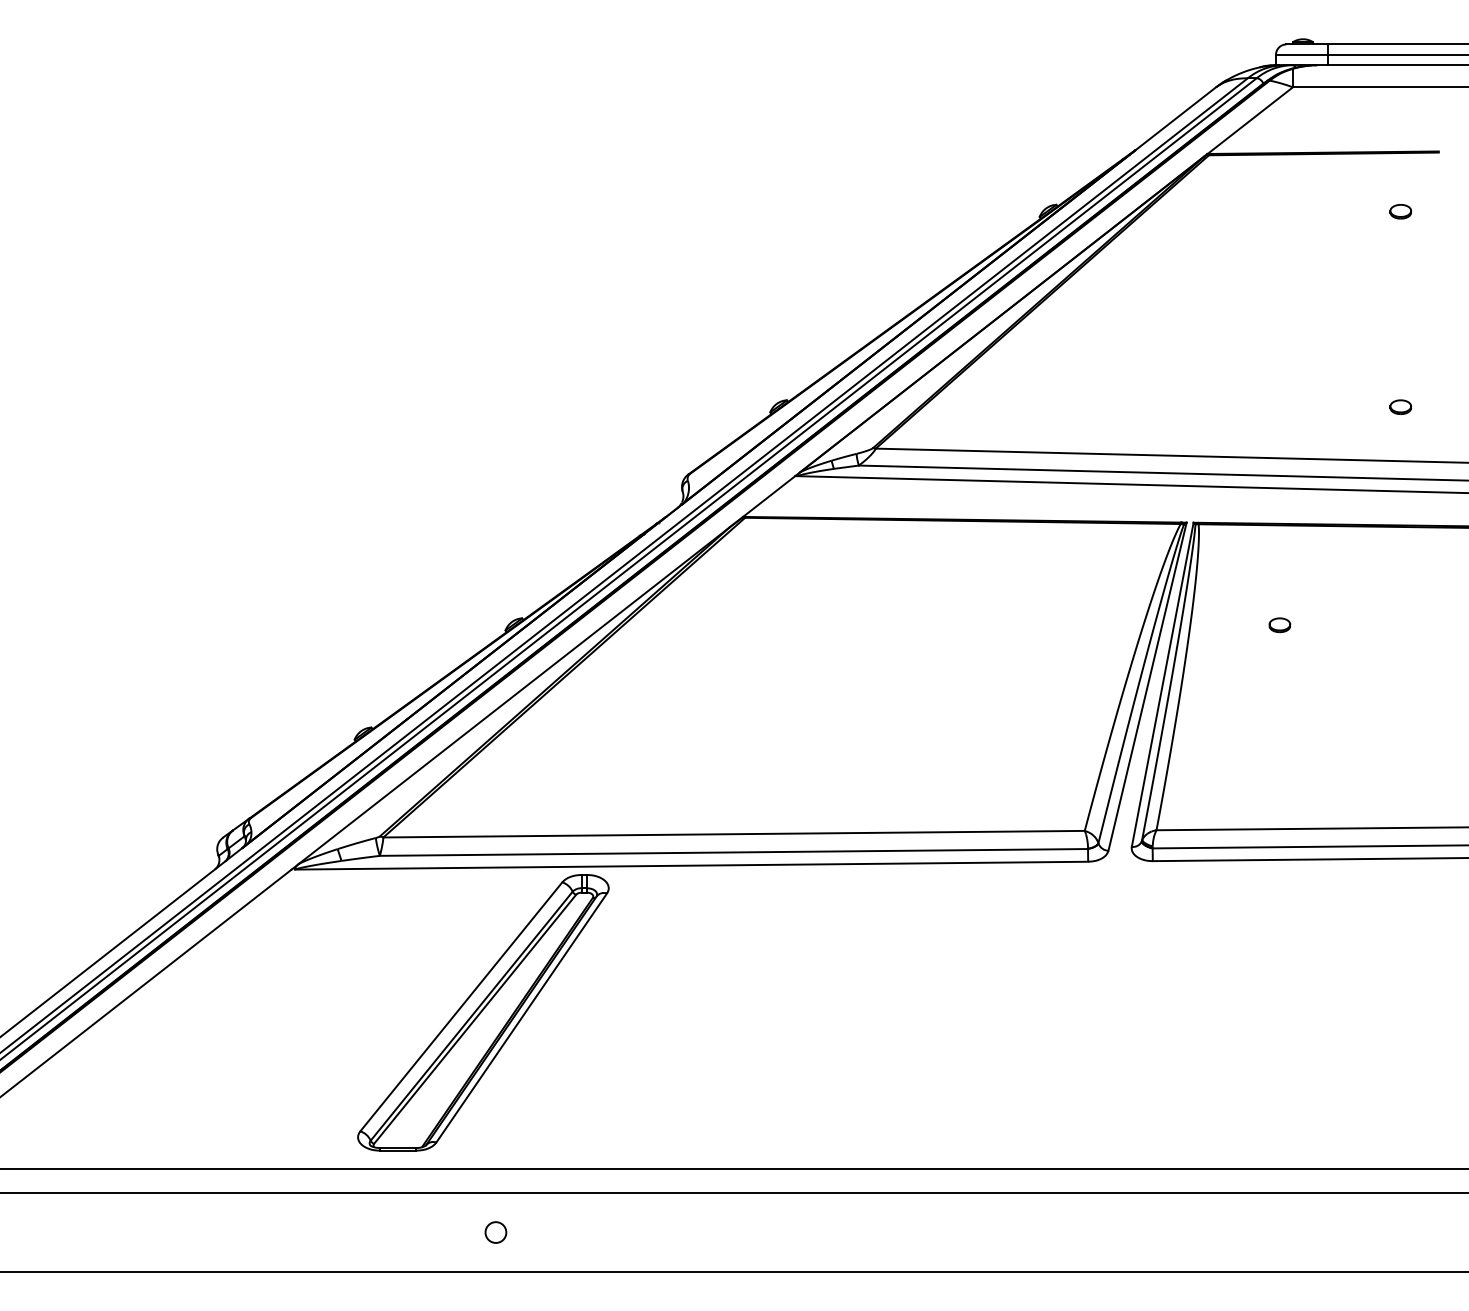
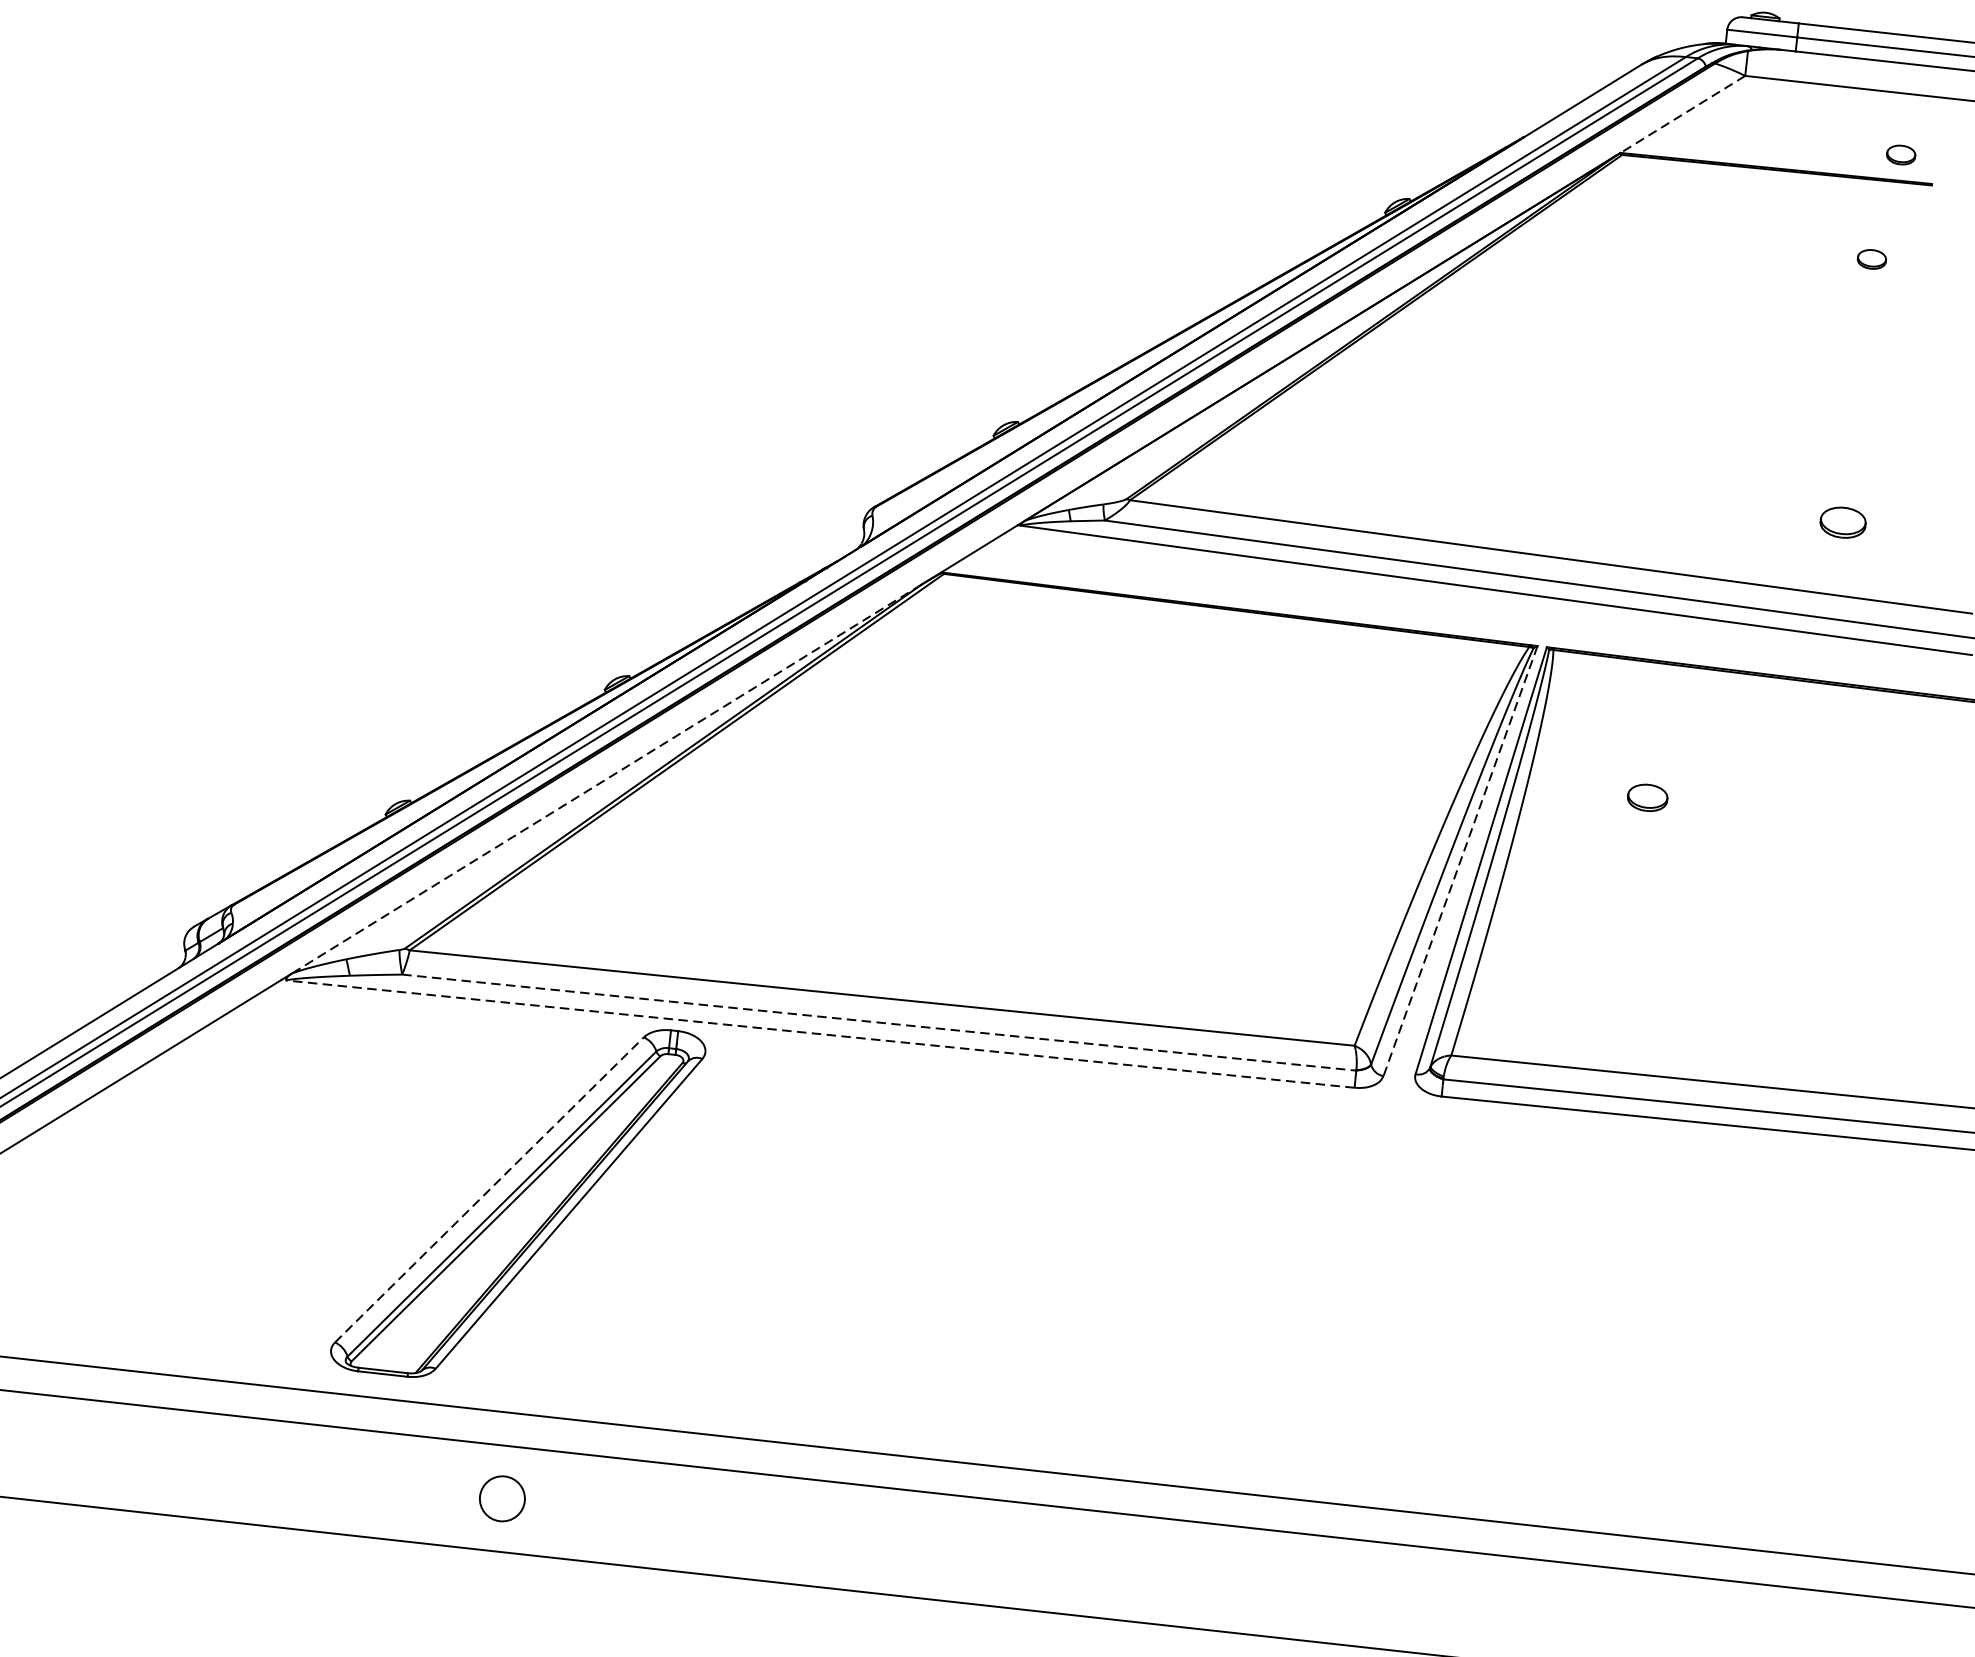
line: (1249, 120) -> (1681, 114), solid -> dashed
part: (1413, 132) -> (1900, 154), added
part: (1400, 406) -> (1842, 521), size x1.6
part: (1279, 625) -> (1647, 798), size x1.4
line: (1147, 686) -> (1460, 860), solid -> dashed
line: (514, 695) -> (607, 778), solid -> dashed
line: (734, 852) -> (879, 1022), solid -> dashed
line: (691, 865) -> (820, 1033), solid -> dashed
line: (461, 1006) -> (489, 1189), solid -> dashed
circle: (495, 1232) -> (501, 1498), size x1.6

